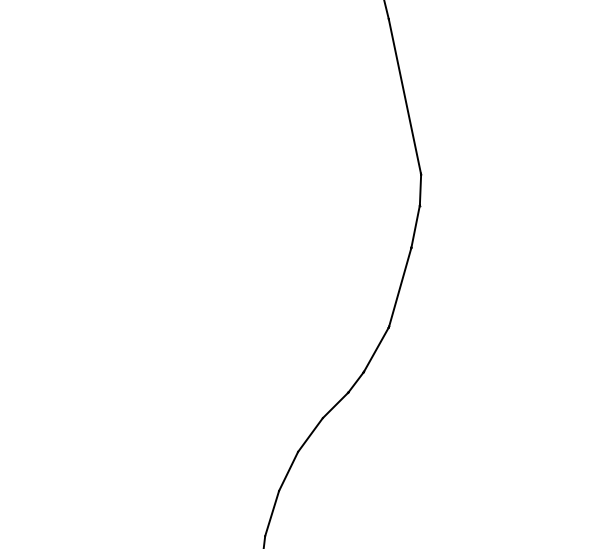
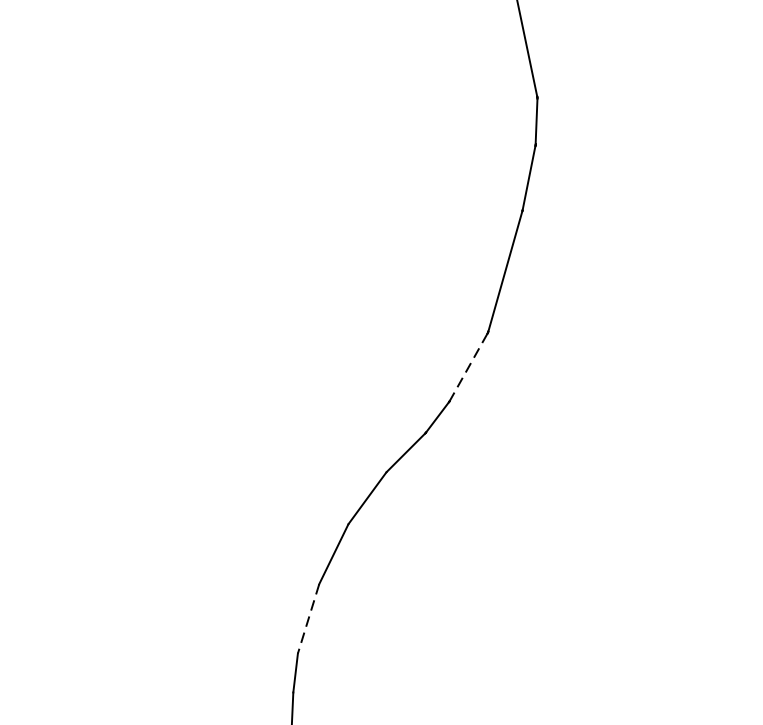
line: (376, 350) -> (468, 368), solid -> dashed
line: (272, 513) -> (309, 618), solid -> dashed

